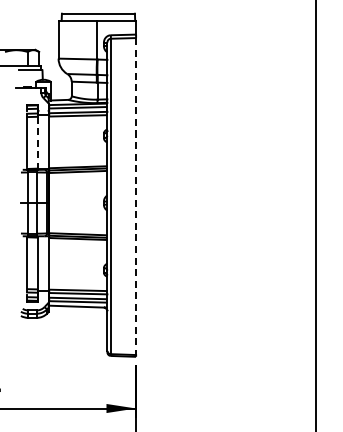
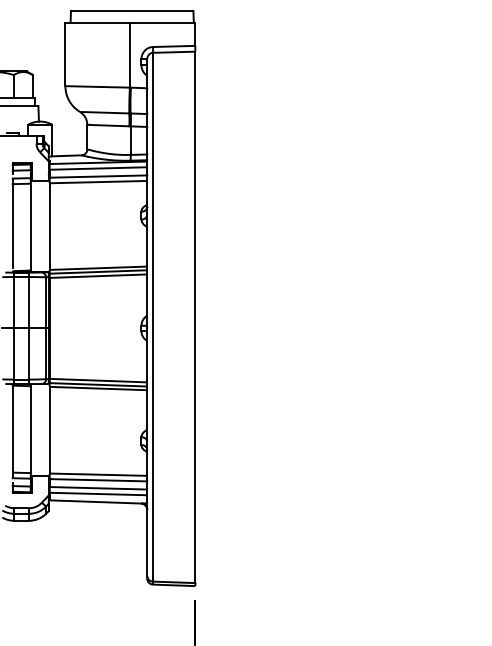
line: (37, 142) -> (30, 226), dashed -> solid
line: (136, 197) -> (196, 318), dashed -> solid

